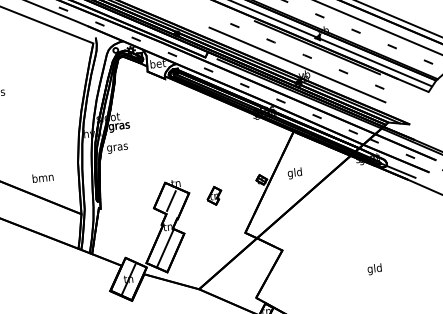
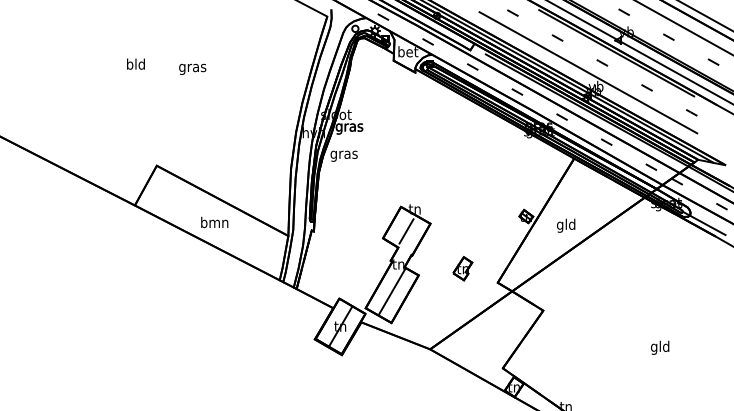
text: (295, 173) -> (566, 225), moved
text: (42, 177) -> (214, 221), moved
part: (214, 195) -> (462, 268), moved

